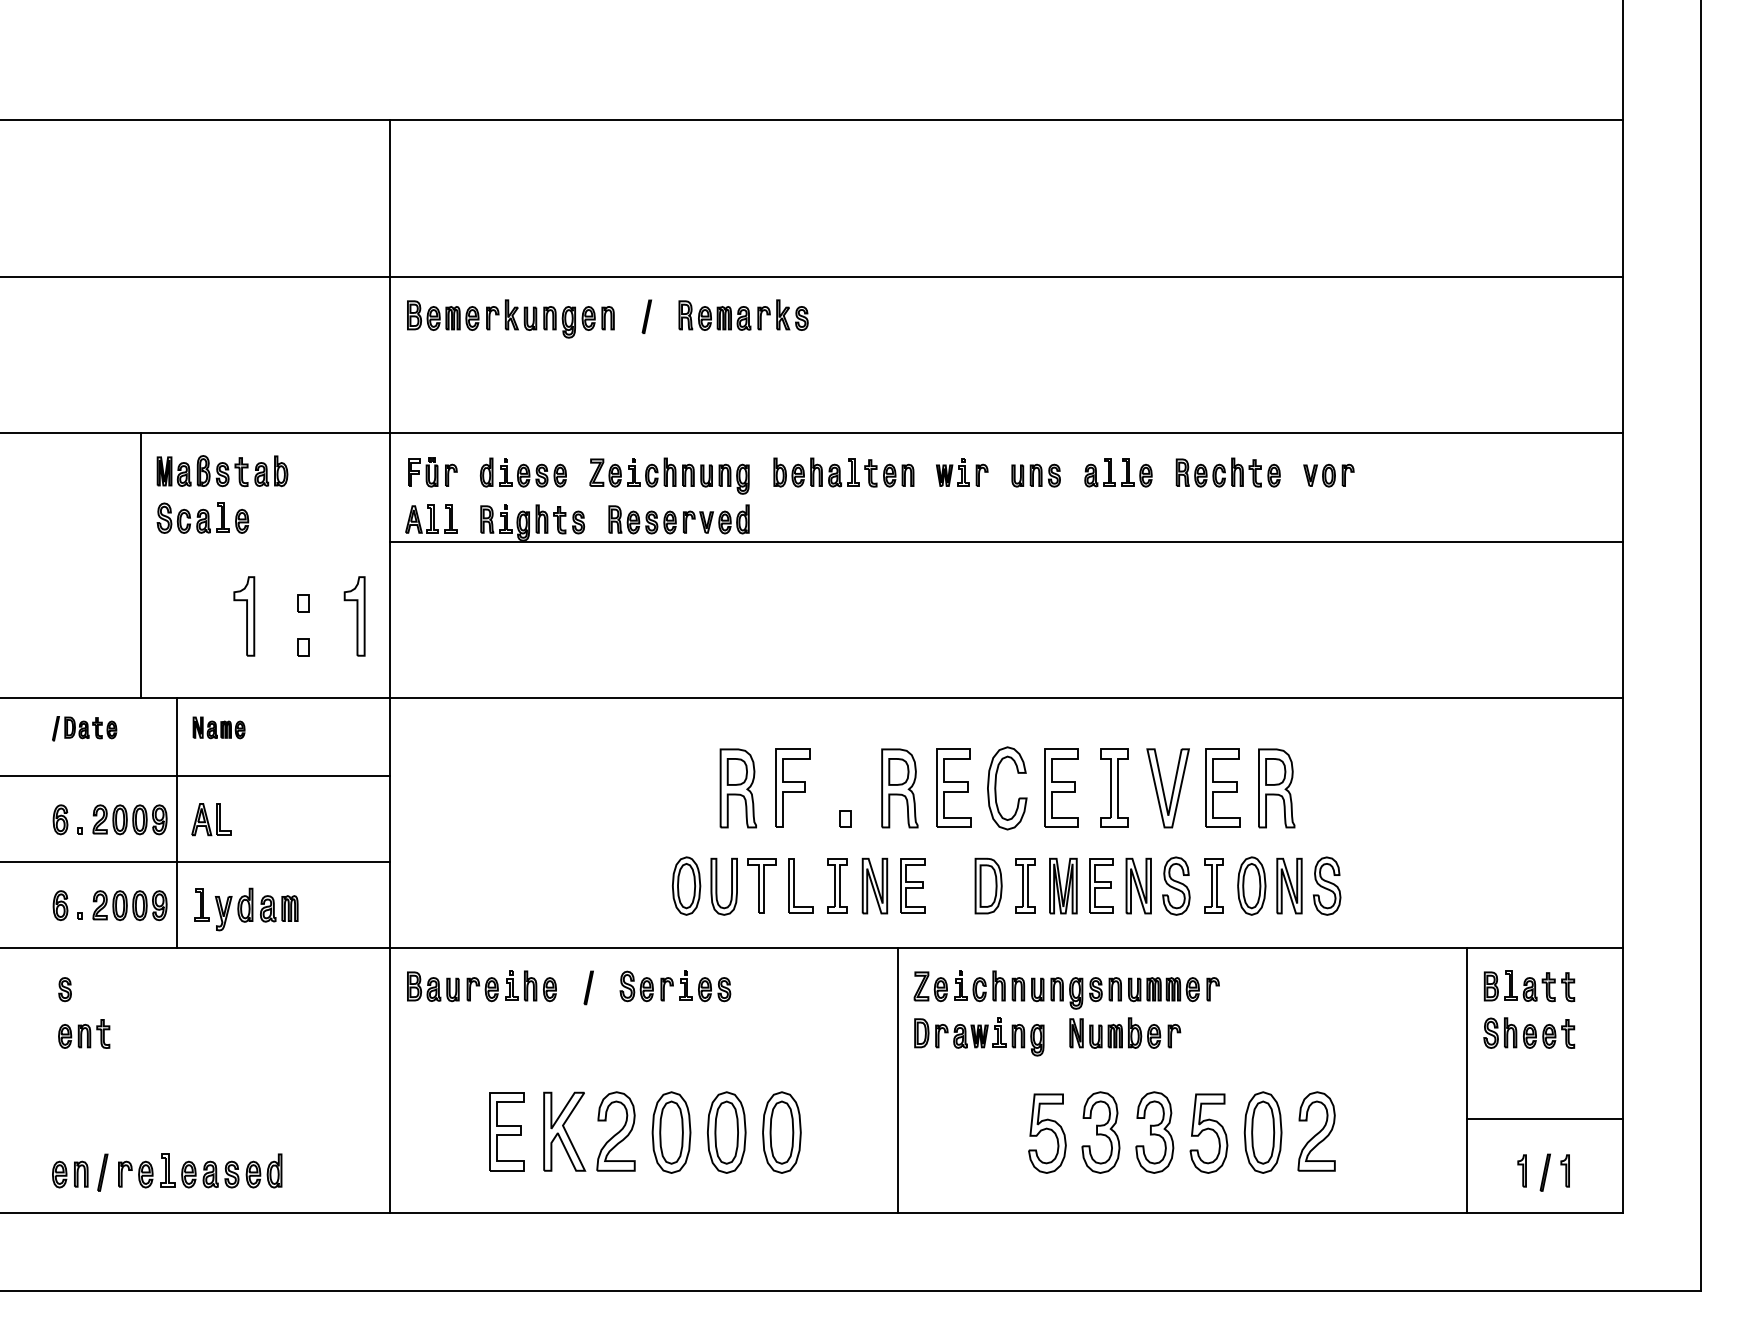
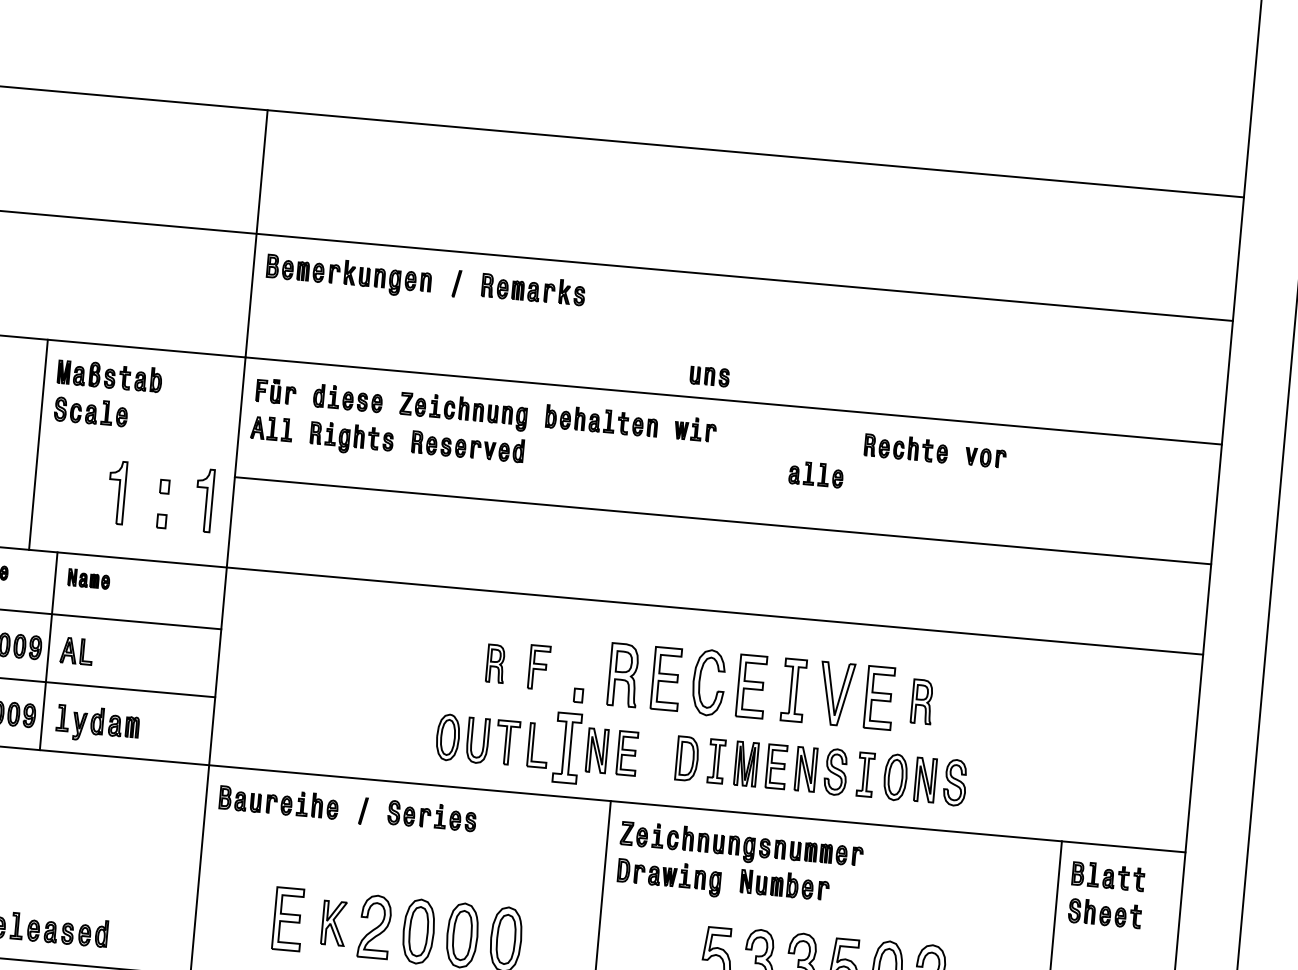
part: (1111, 472) -> (810, 474), moved
part: (1035, 475) -> (709, 376), moved
line: (1006, 541) -> (722, 520), moved
part: (792, 787) -> (538, 666), size x0.7
part: (737, 788) -> (495, 663), size x0.6
part: (1276, 788) -> (922, 701), size x0.7
part: (837, 885) -> (567, 747), size x1.6
part: (564, 1131) -> (334, 923), size x0.7

